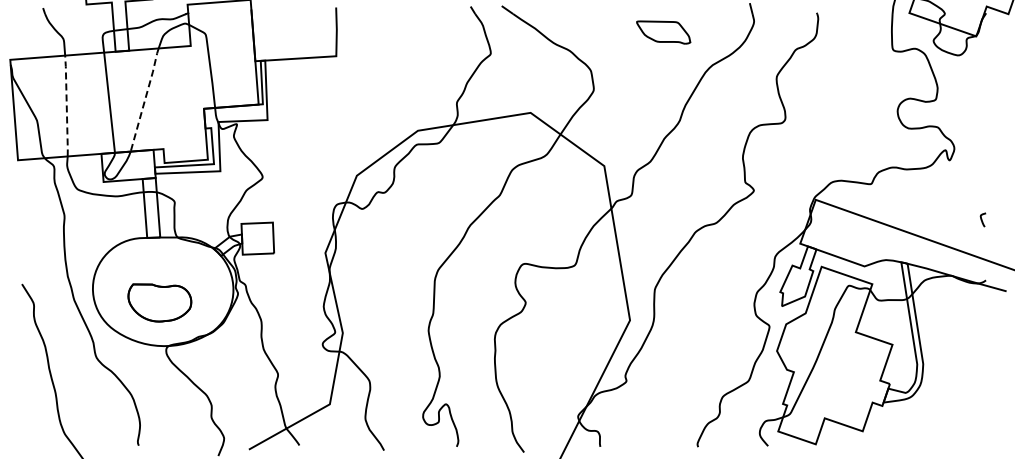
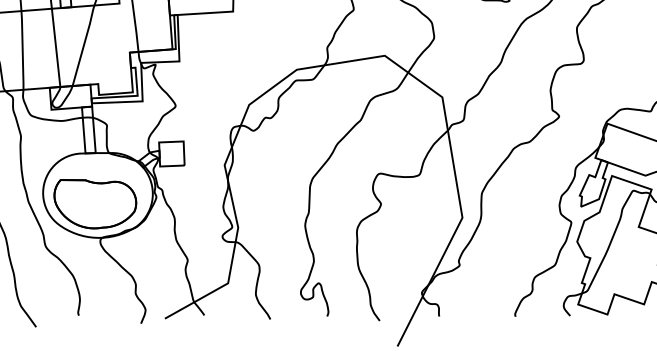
line: (145, 98) -> (84, 44), dashed -> solid
line: (66, 106) -> (22, 50), dashed -> solid
part: (159, 302) -> (95, 203), size x1.67

